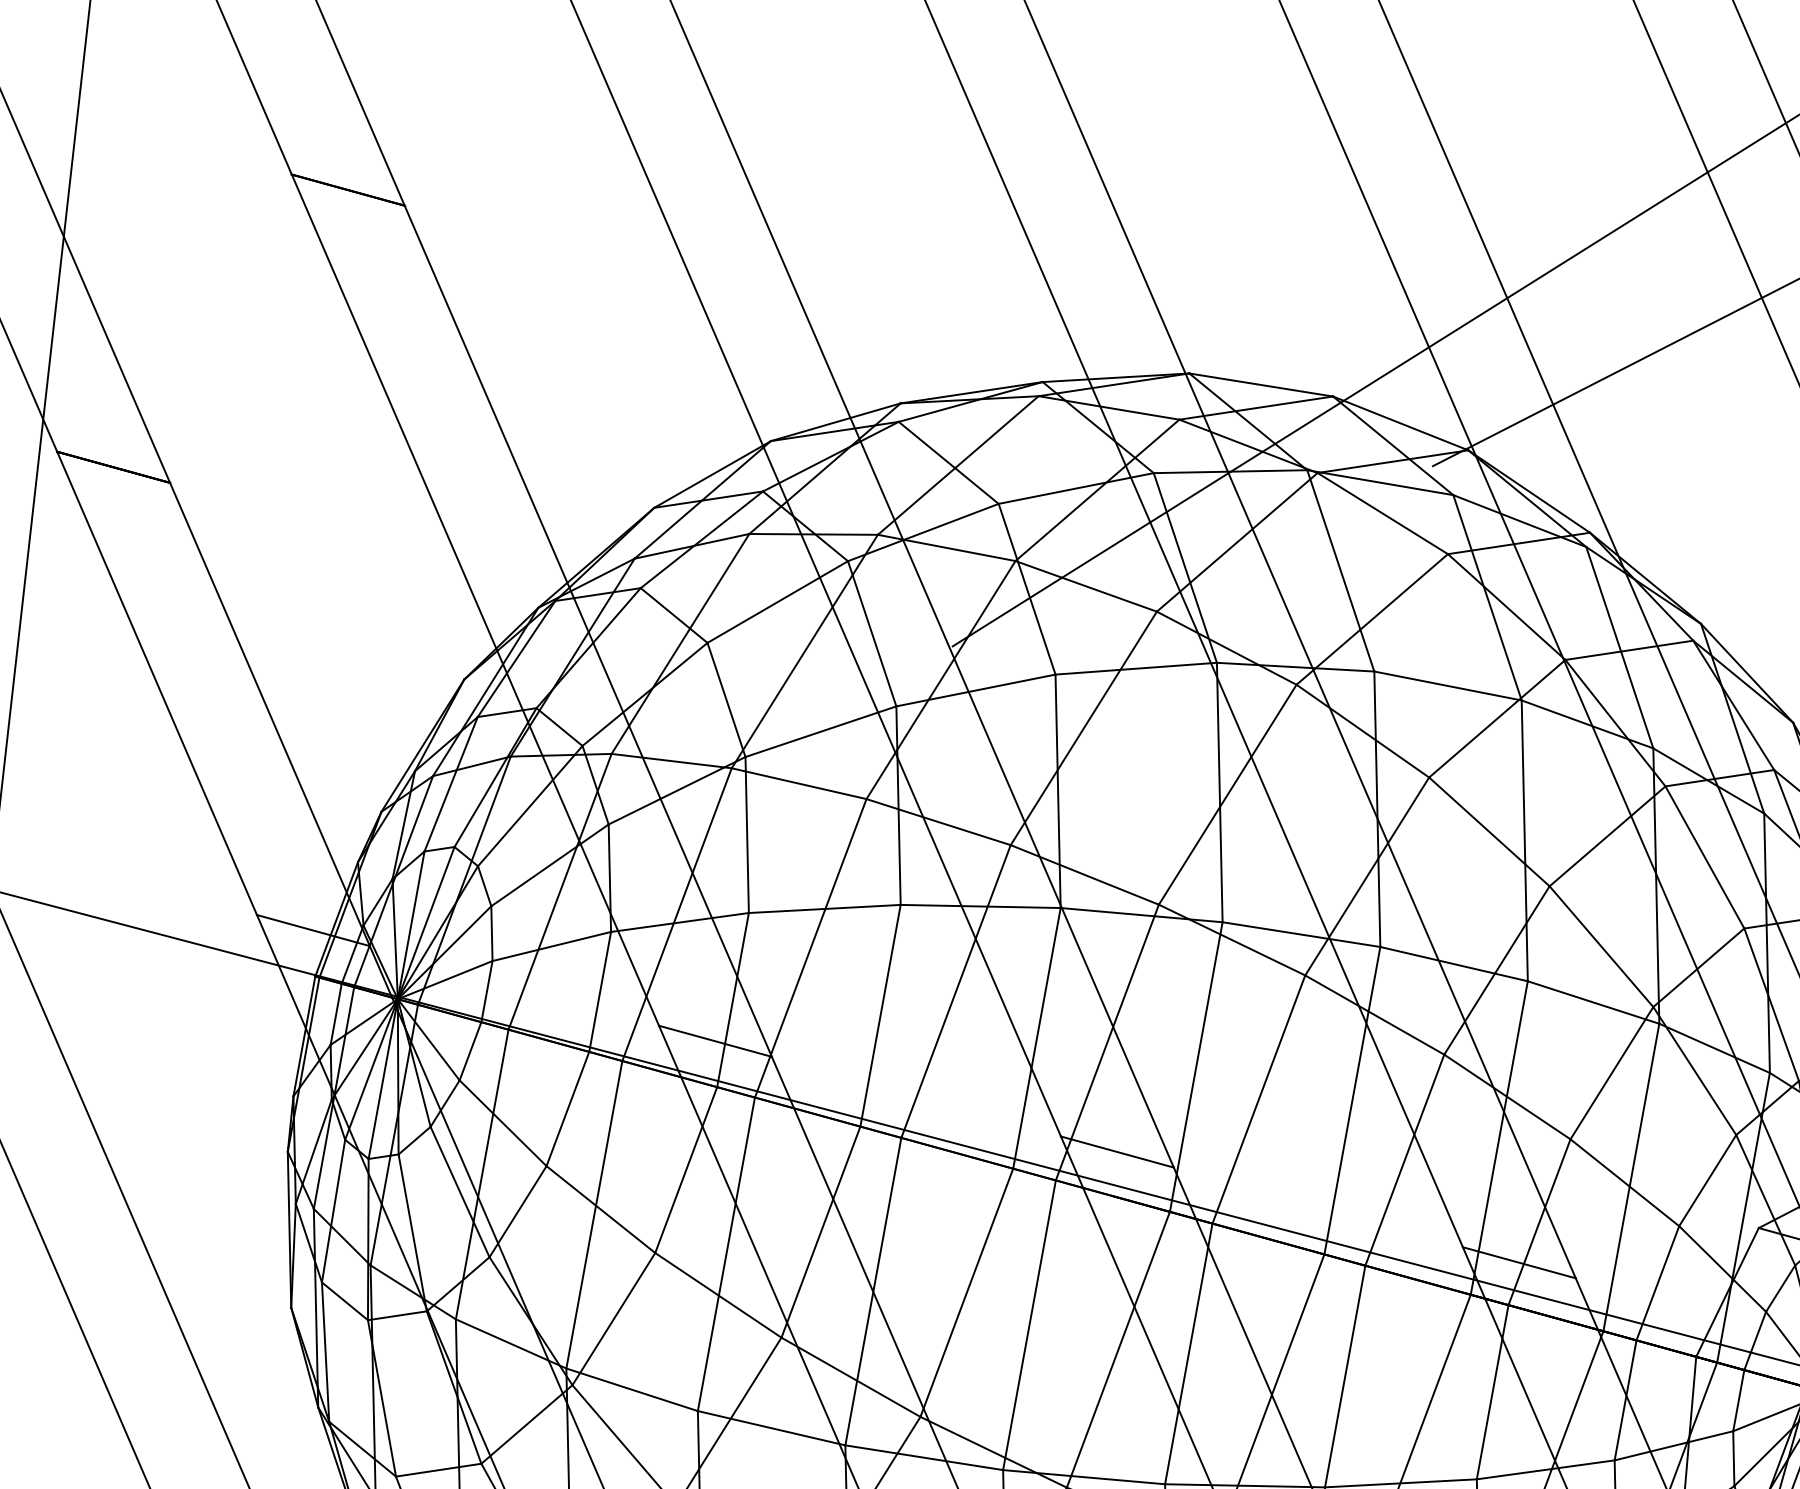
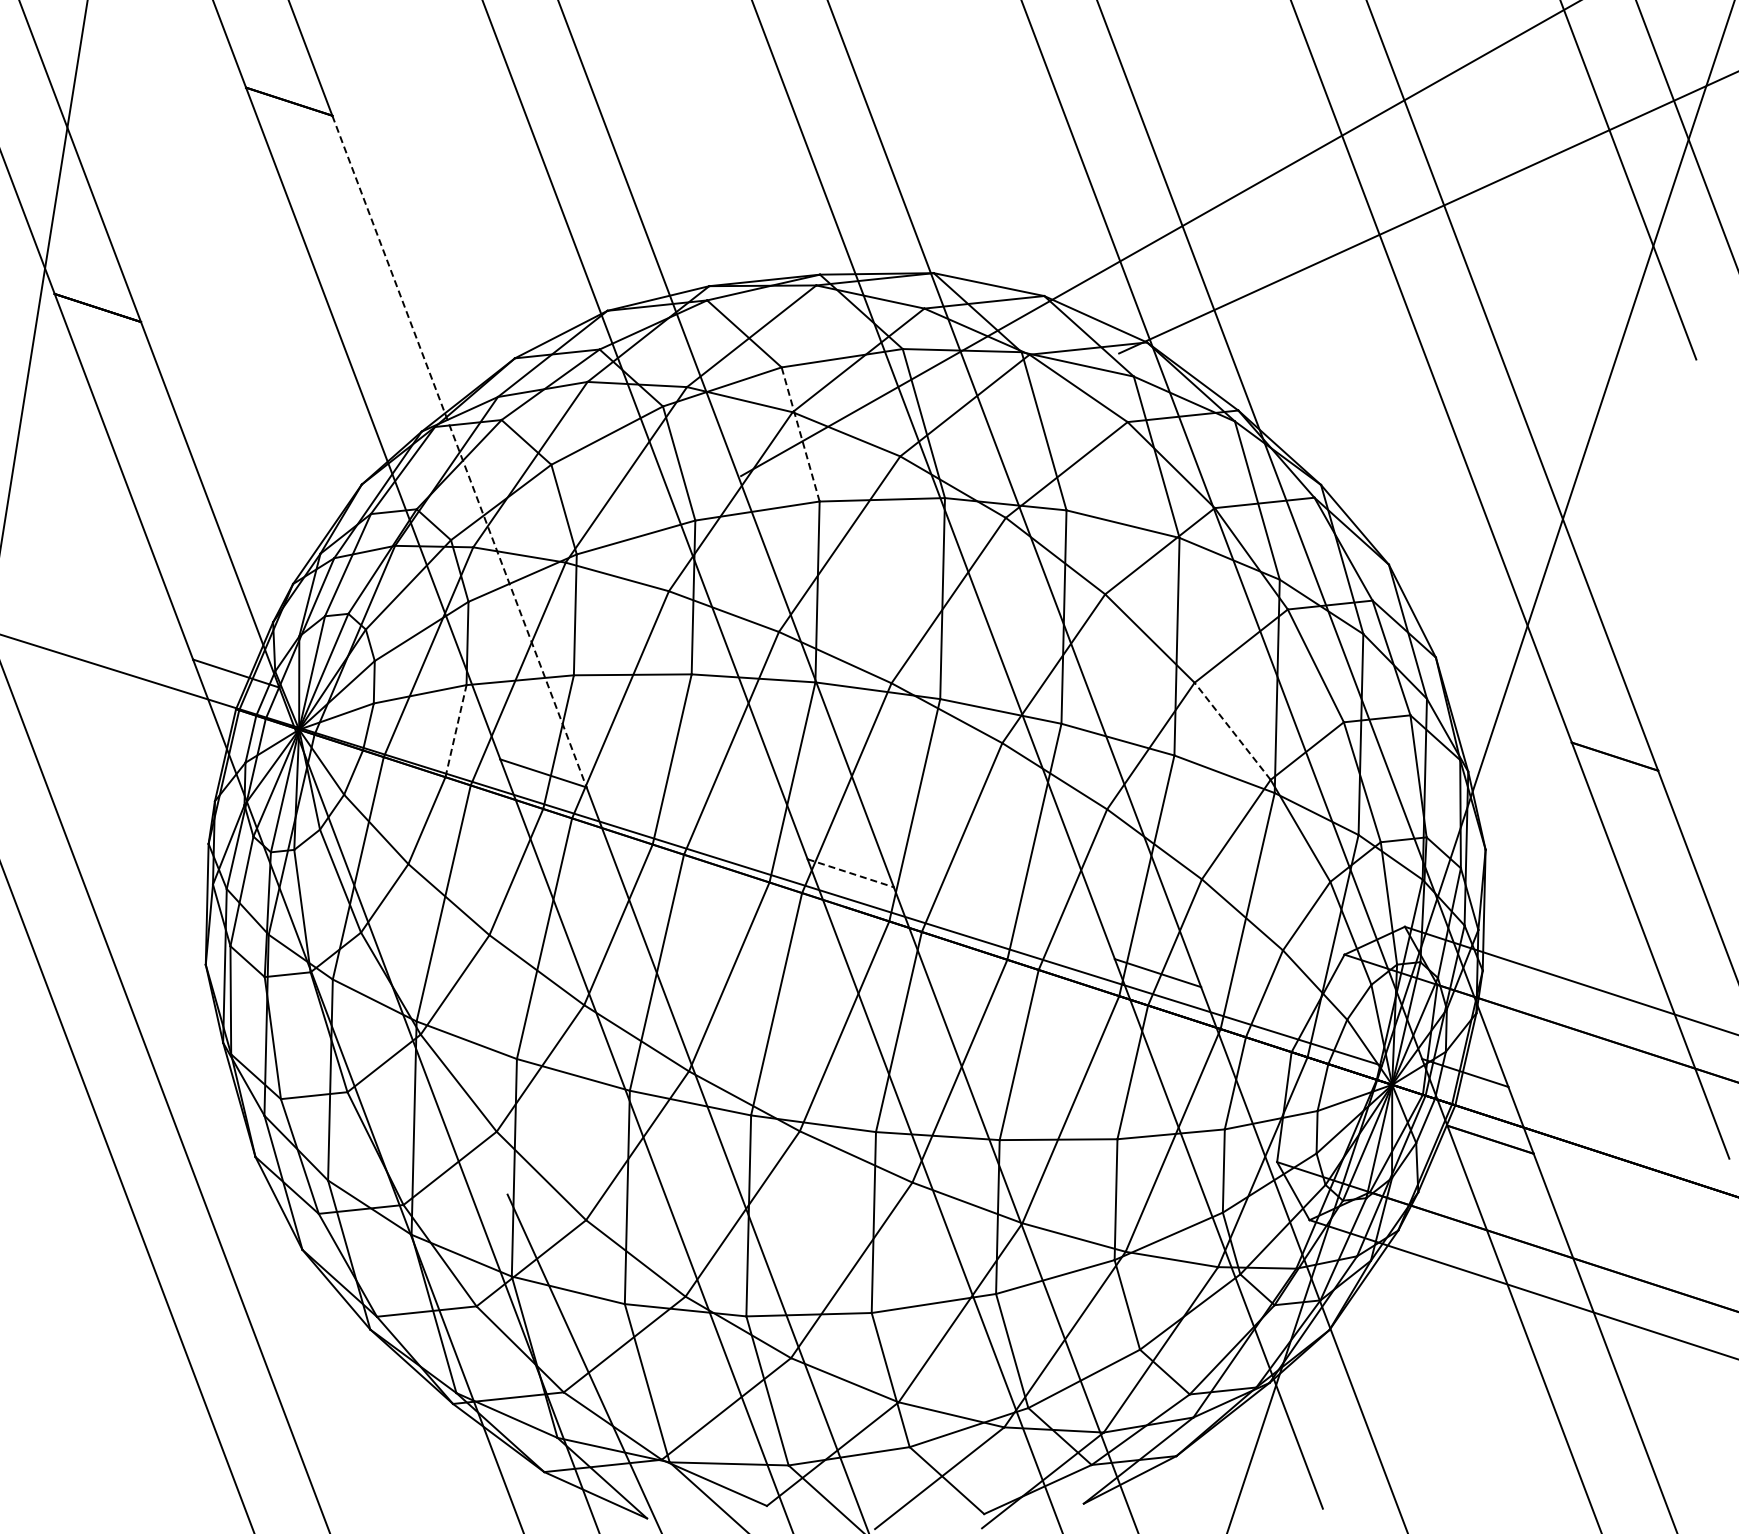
line: (1026, 589) -> (800, 434), solid -> dashed
line: (588, 632) -> (459, 452), solid -> dashed
line: (1601, 946) -> (1232, 731), solid -> dashed
line: (600, 991) -> (456, 730), solid -> dashed
line: (1118, 1152) -> (851, 873), solid -> dashed

